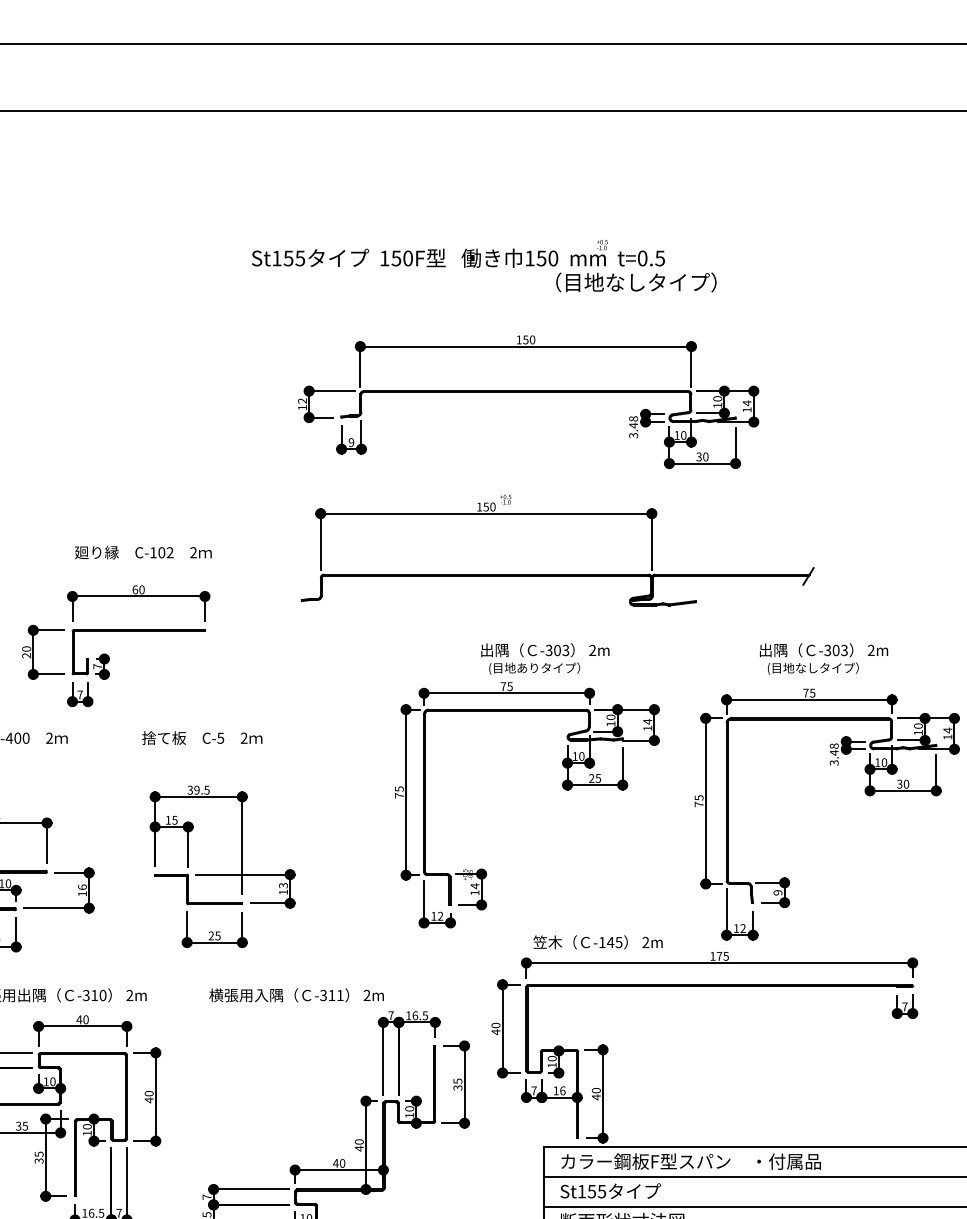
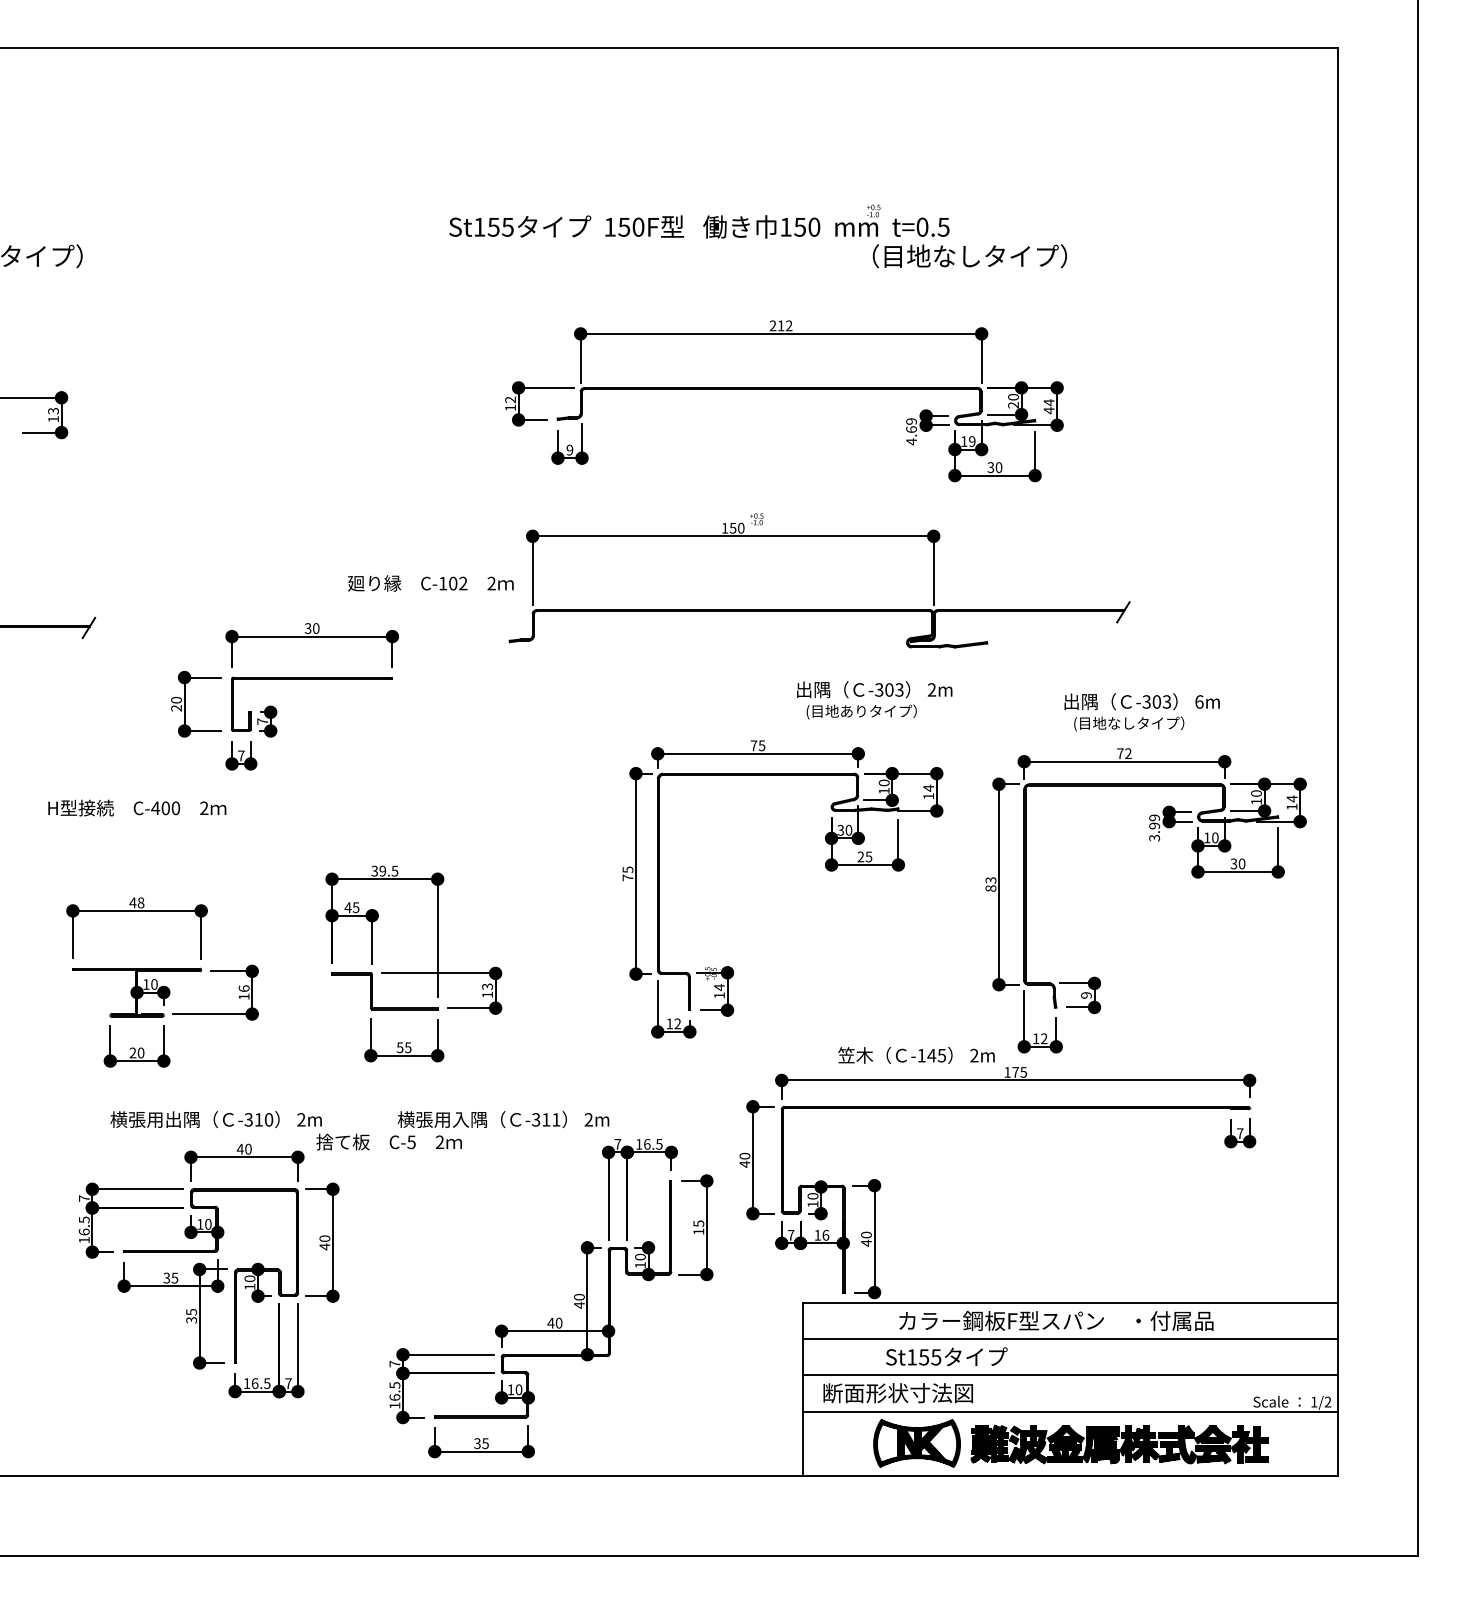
text: (636, 282) -> (969, 256), moved
text: (525, 339) -> (780, 325), 150 -> 212
text: (717, 405) -> (1013, 405), 10 -> 20
text: (746, 409) -> (1048, 410), 14 -> 44
text: (633, 427) -> (911, 431), 3.48 -> 4.69
text: (683, 435) -> (972, 441), 10 -> 19
text: (143, 552) -> (430, 583), moved
text: (134, 589) -> (307, 628), 60 -> 30
text: (871, 650) -> (1199, 701), 2m -> 6m
text: (545, 659) -> (874, 700), moved
text: (812, 693) -> (1128, 753), 75 -> 72
text: (201, 737) -> (388, 1141), moved
text: (834, 749) -> (1154, 821), 3.48 -> 3.99
text: (574, 755) -> (840, 829), 10 -> 30
text: (698, 801) -> (990, 884), 75 -> 83
text: (167, 820) -> (347, 907), 15 -> 45
text: (210, 935) -> (399, 1047), 25 -> 55
text: (598, 942) -> (916, 1055), moved
text: (457, 1087) -> (698, 1231), 35 -> 15
text: (691, 1161) -> (1056, 1320), moved
text: (610, 1190) -> (946, 1356), moved

